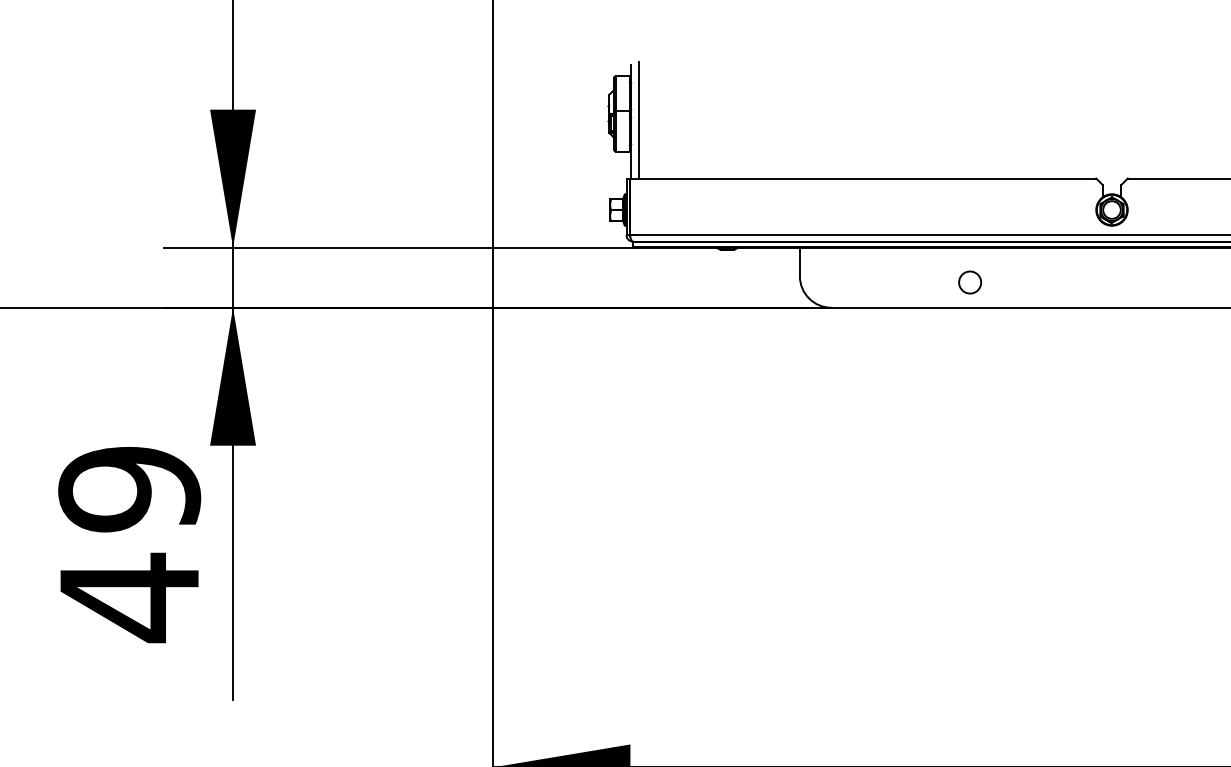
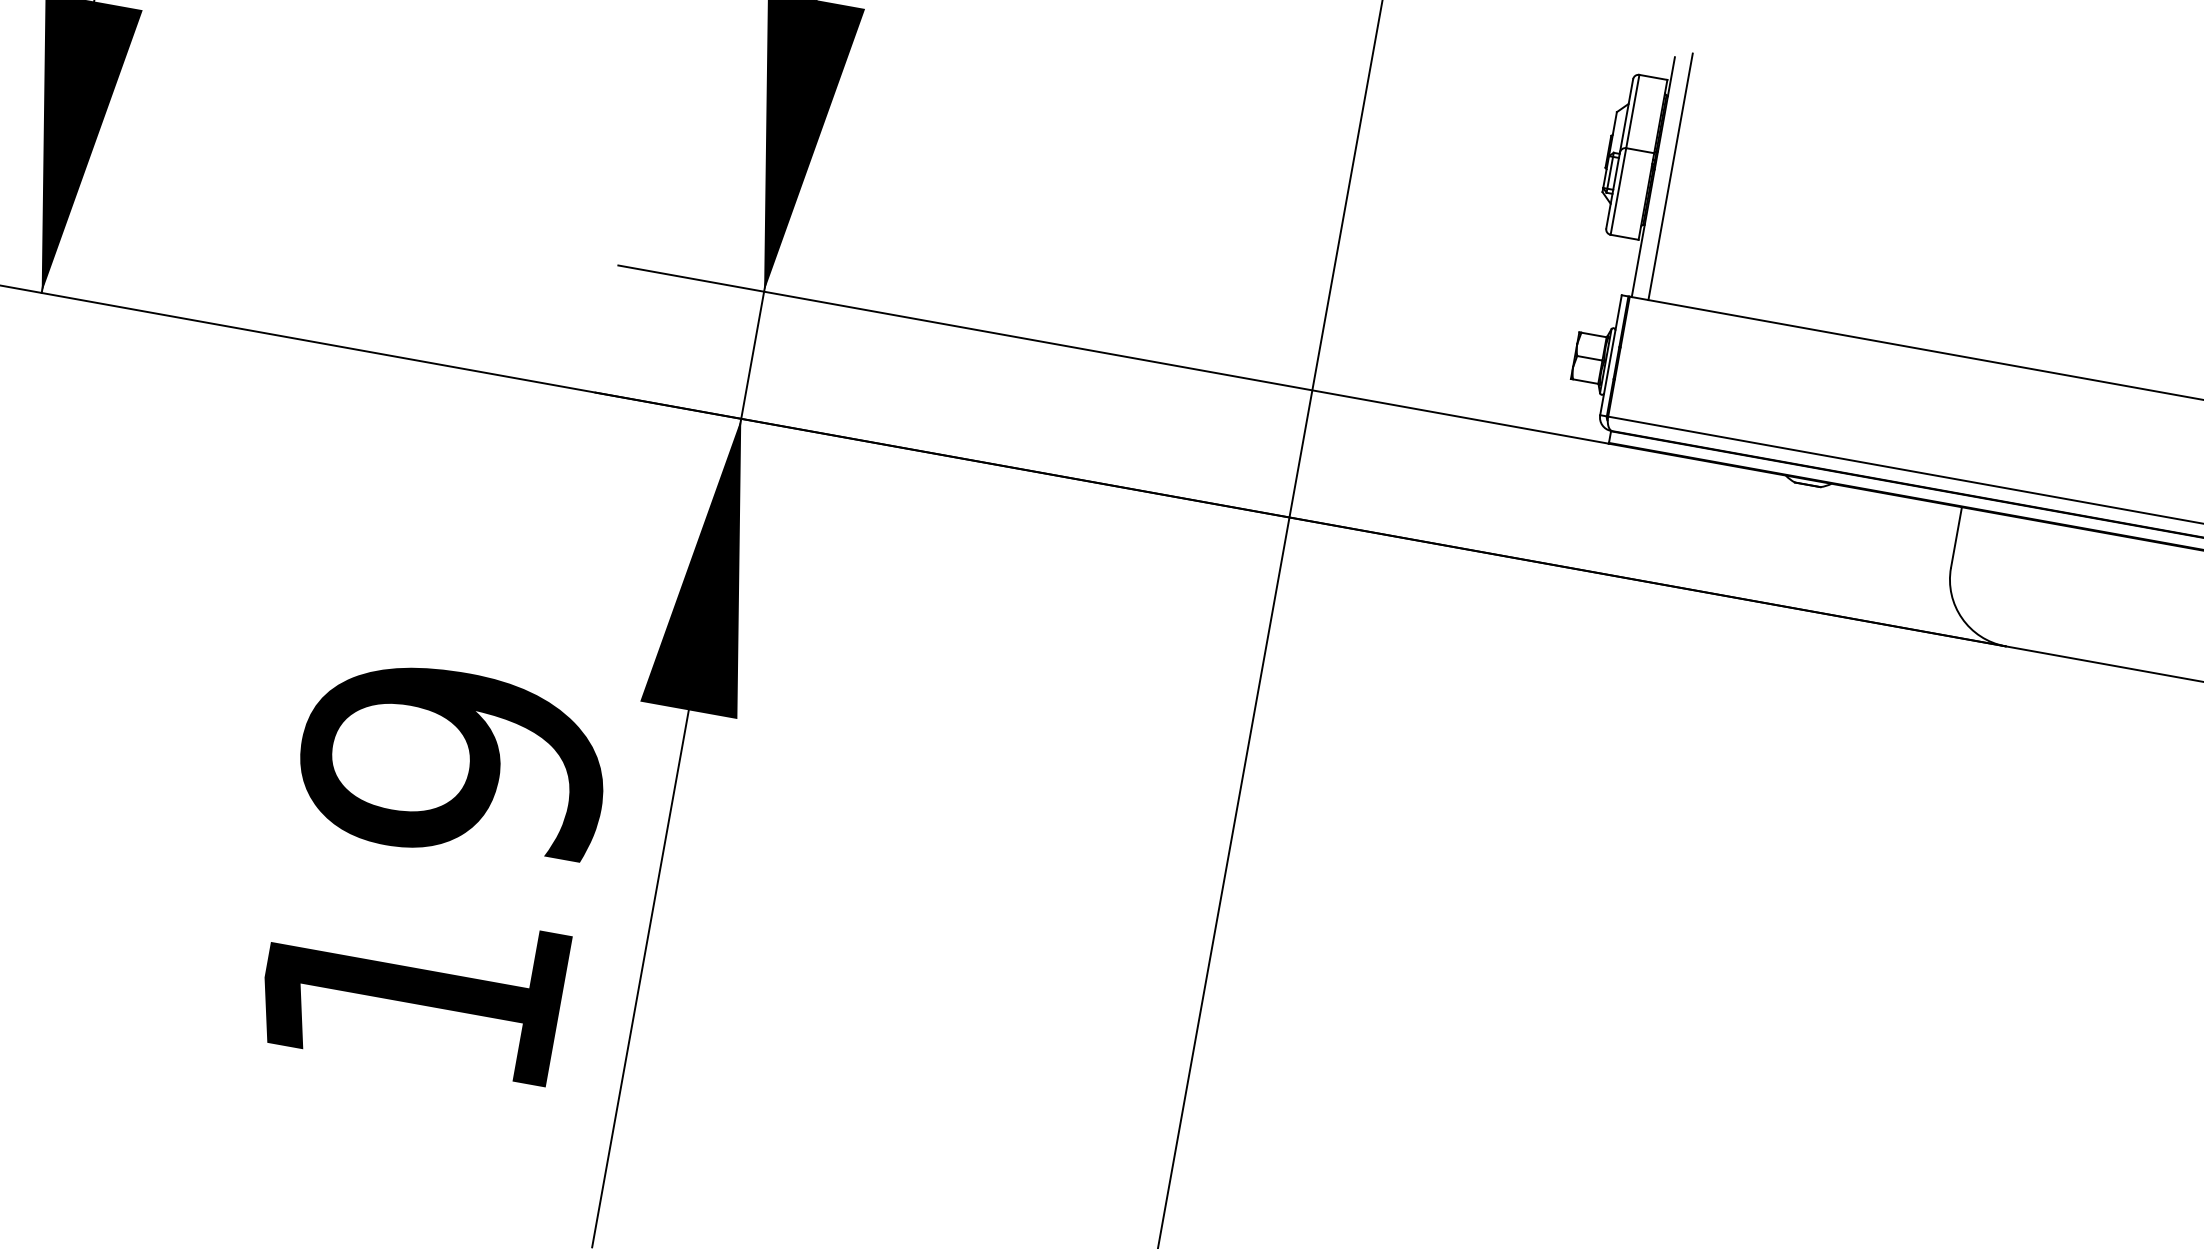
text: (129, 597) -> (412, 991), 49 -> 19

